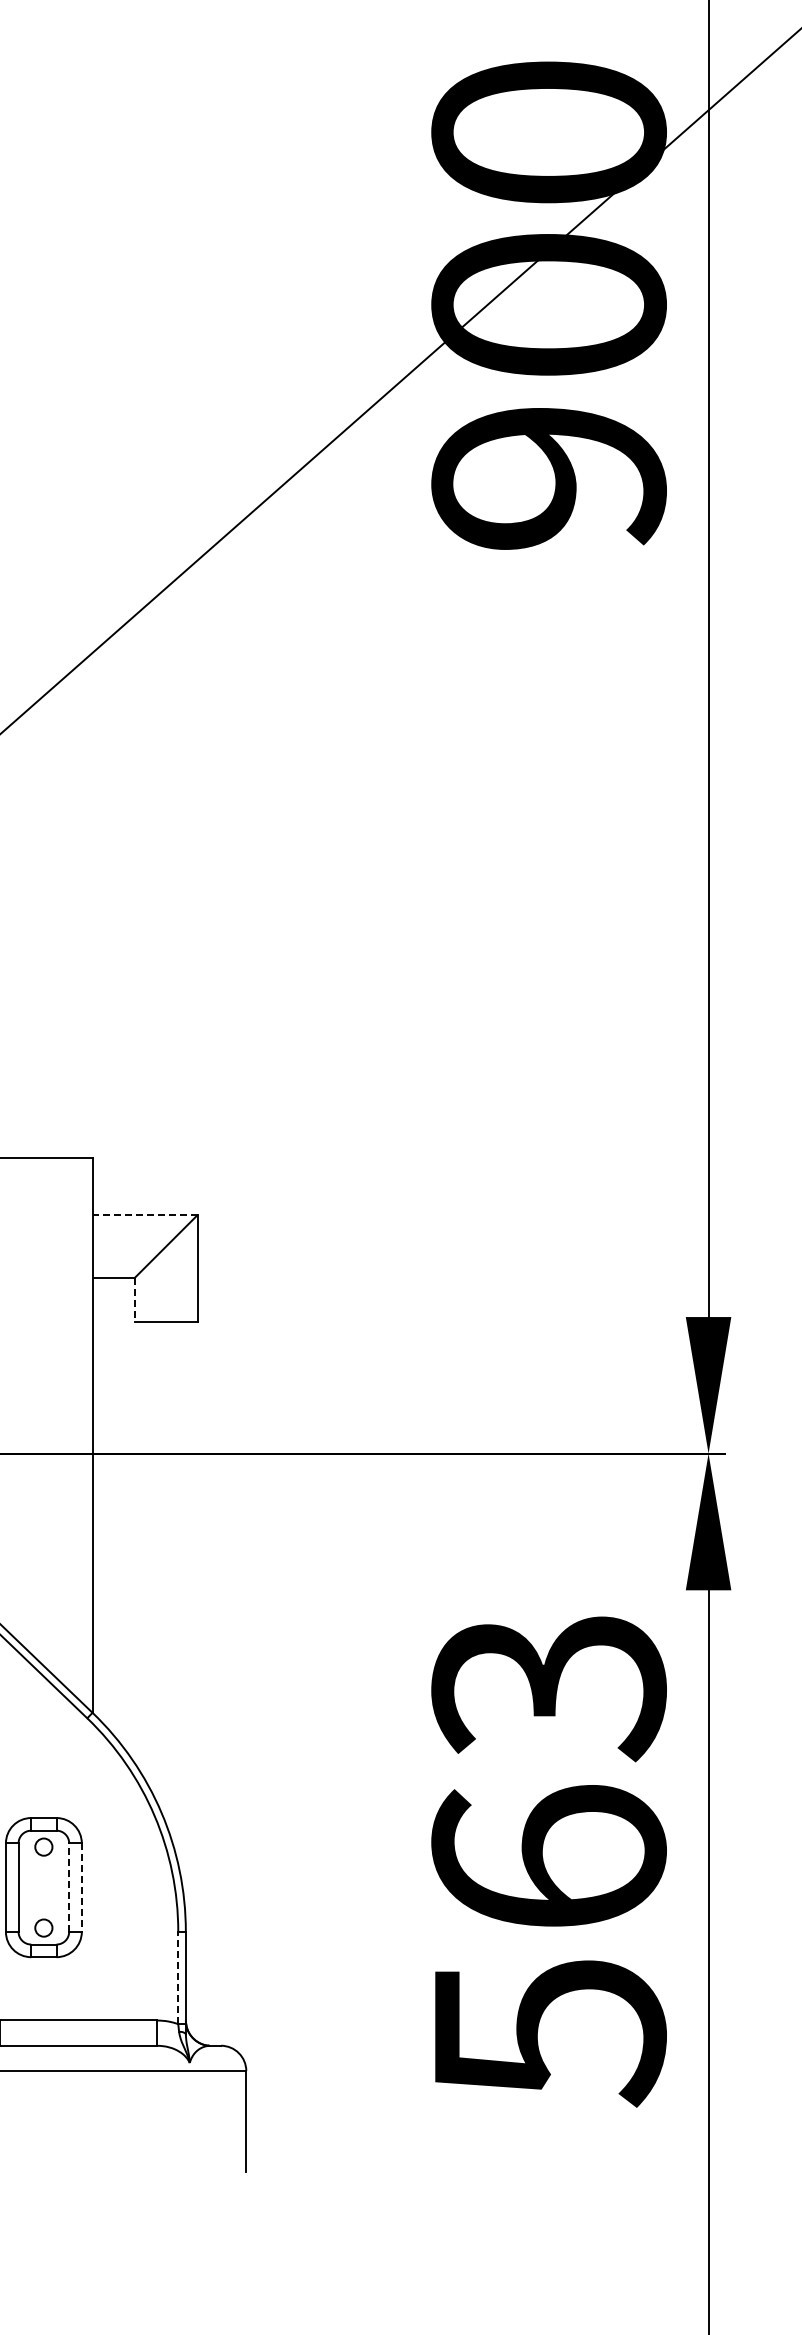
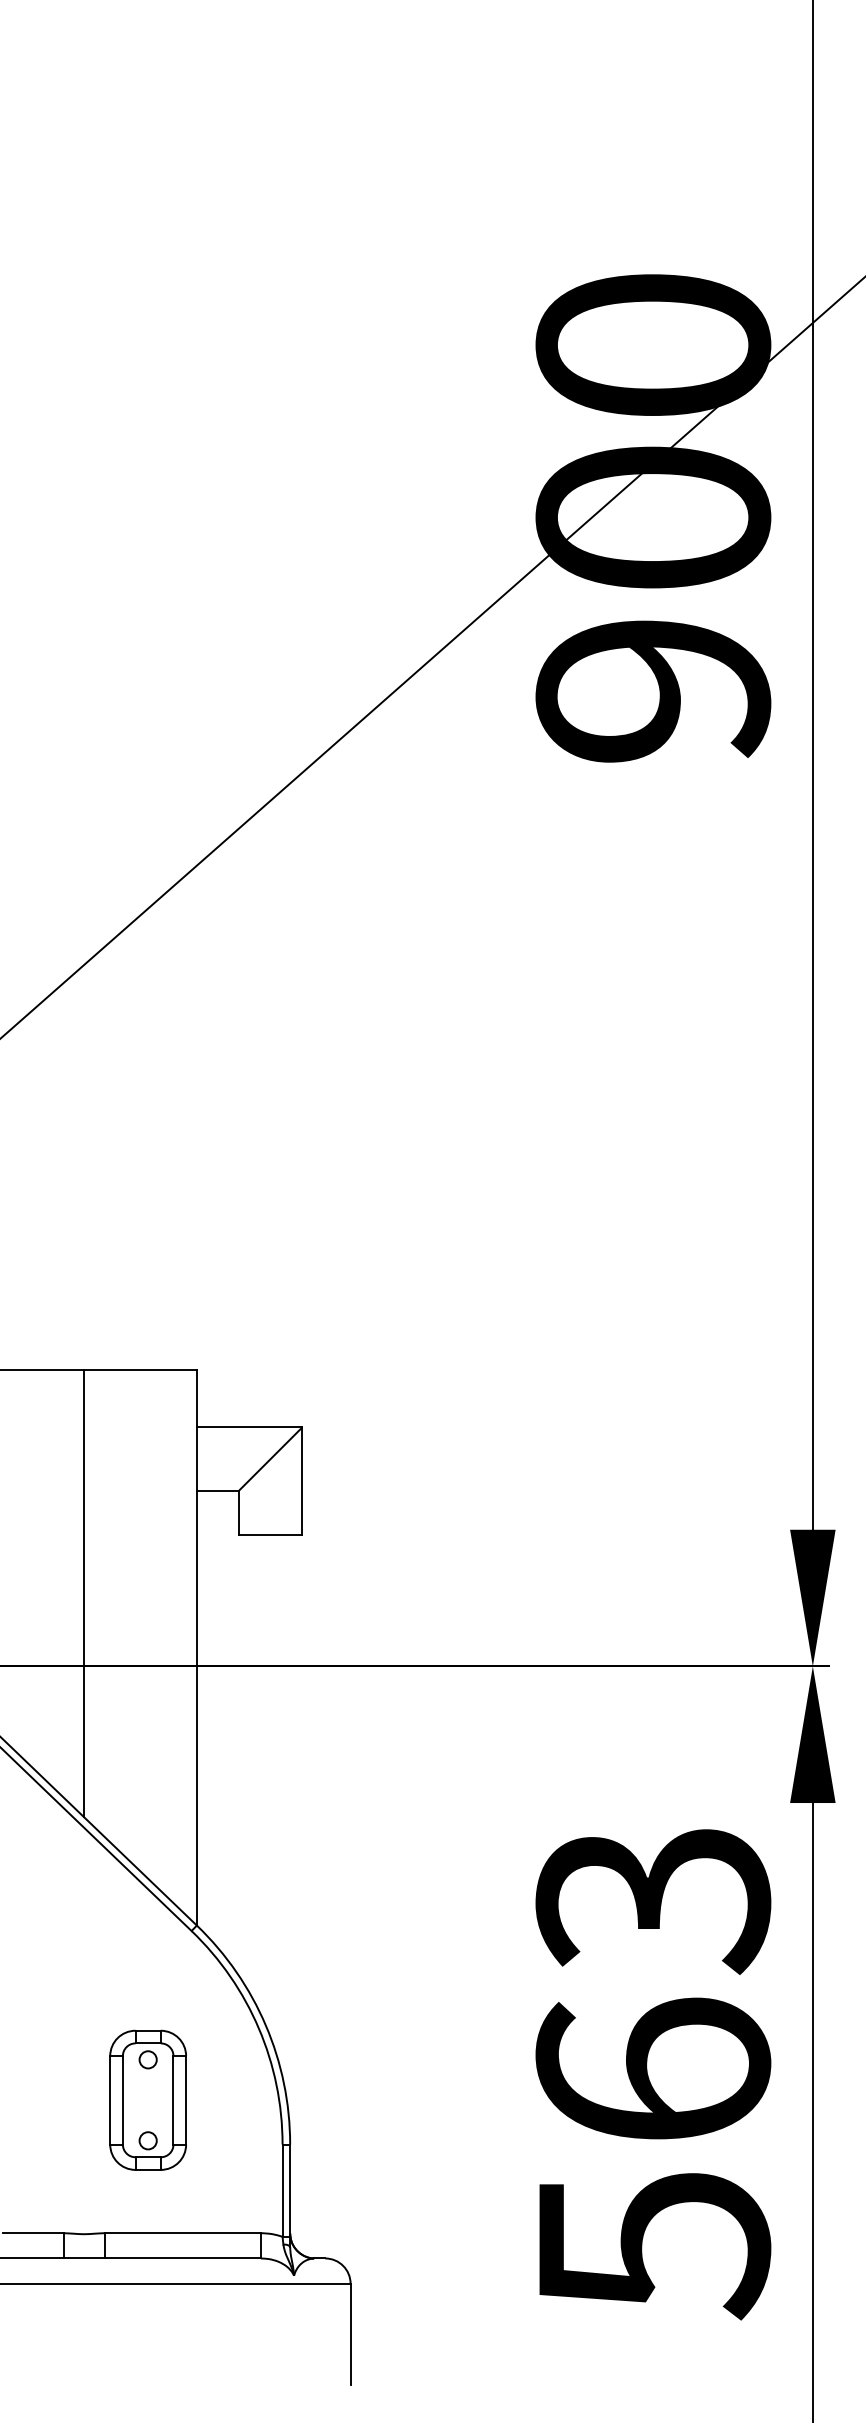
line: (145, 1214) -> (249, 1427), dashed -> solid
line: (135, 1300) -> (239, 1513), dashed -> solid
line: (69, 1886) -> (173, 2099), dashed -> solid
line: (82, 1887) -> (186, 2100), dashed -> solid
line: (178, 1977) -> (282, 2190), dashed -> solid

